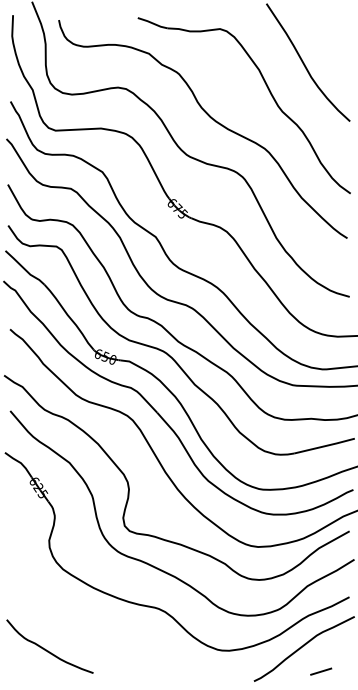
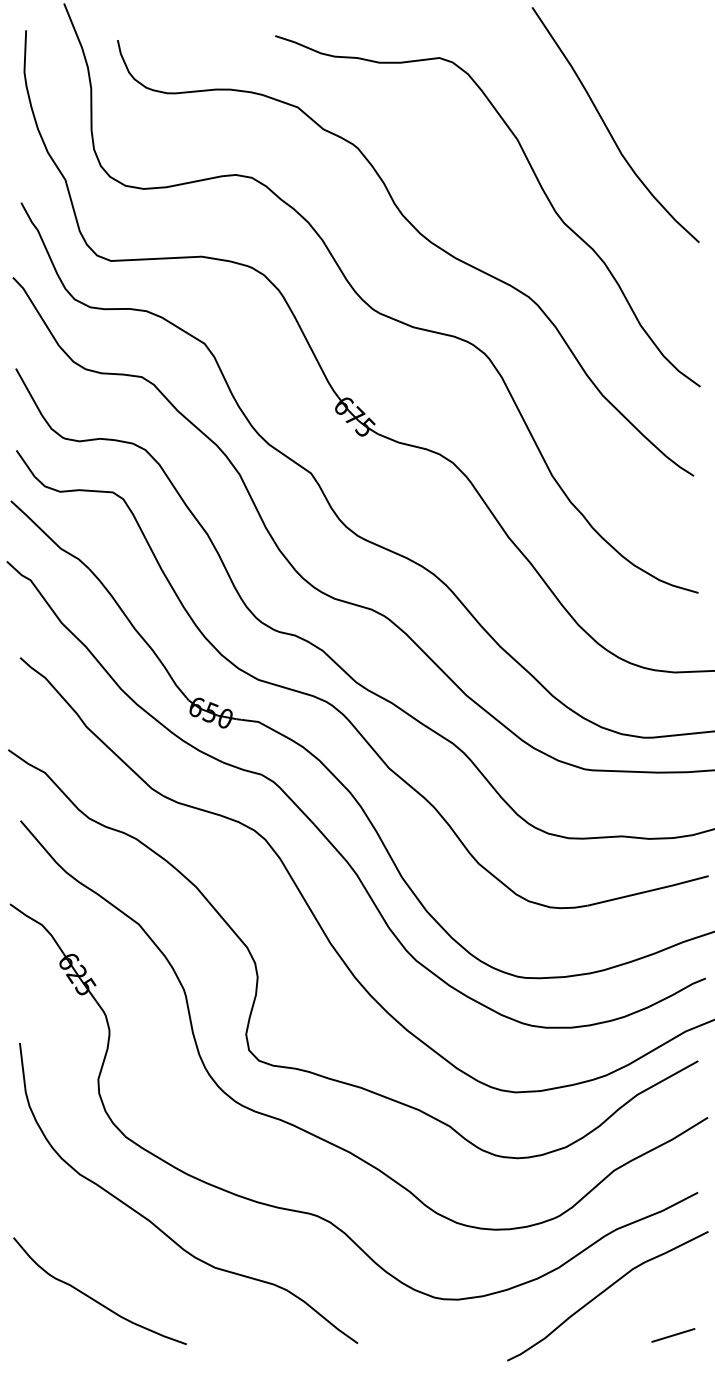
curve: (80, 614) -> (160, 1227), added
line: (321, 671) -> (674, 1335), moved

